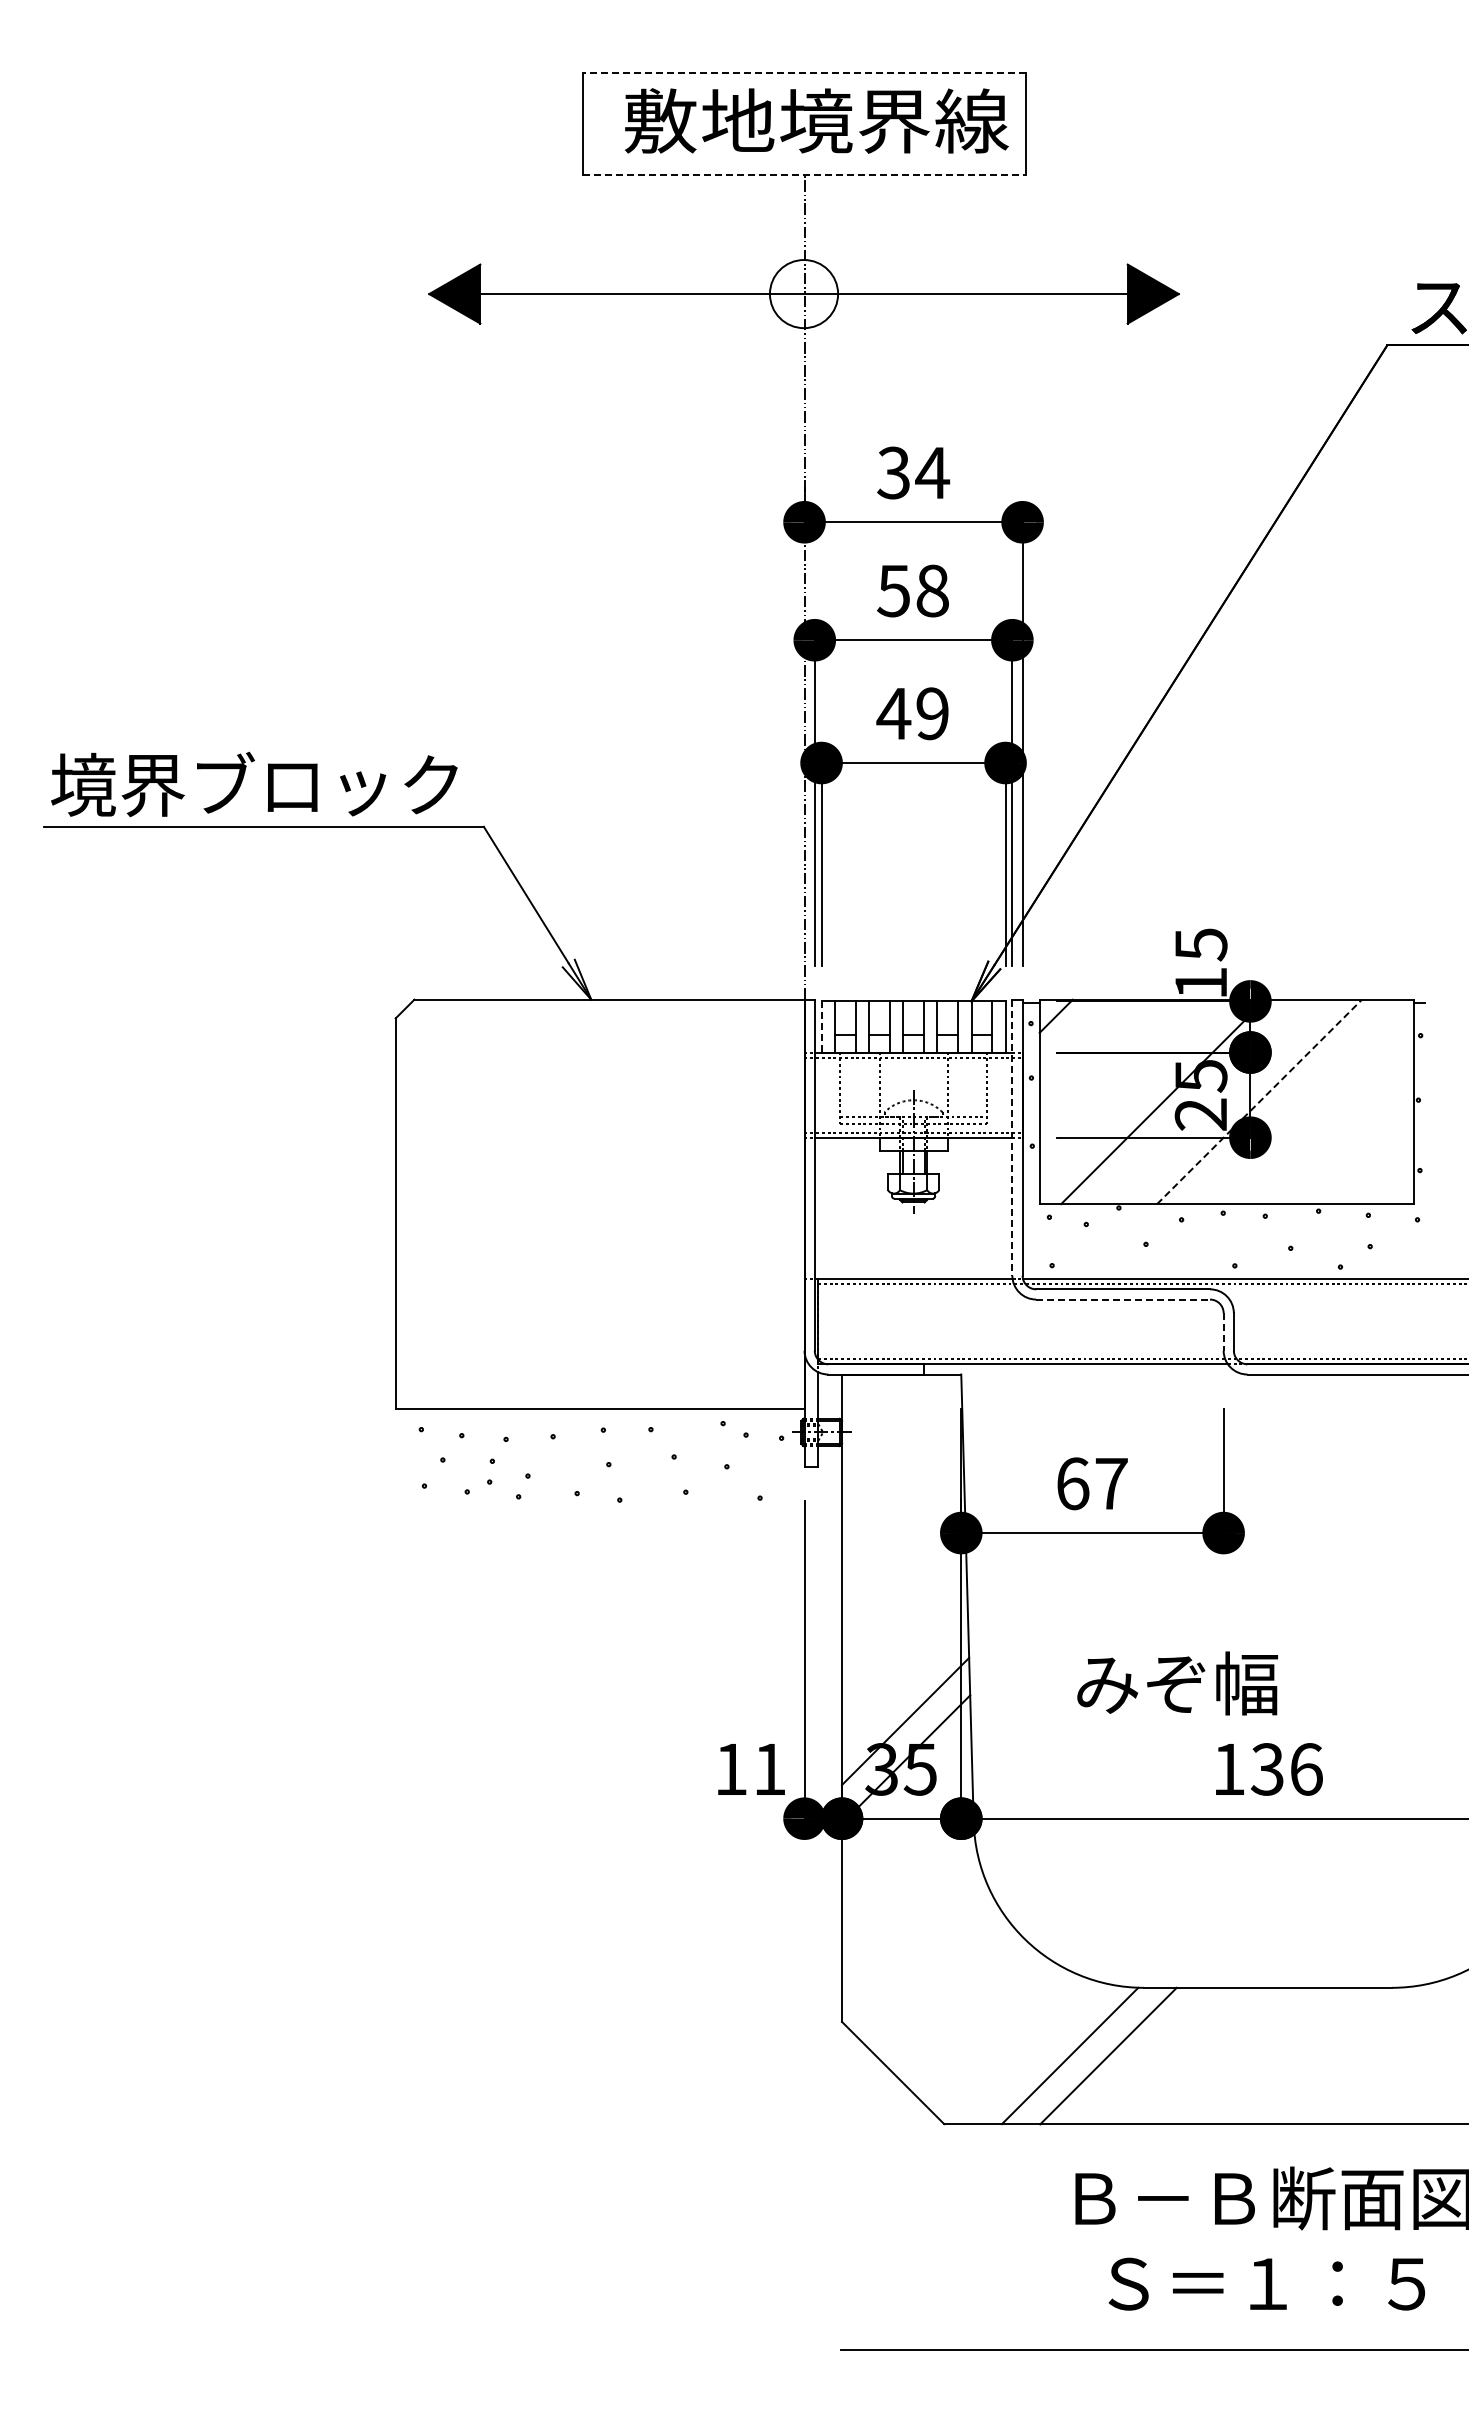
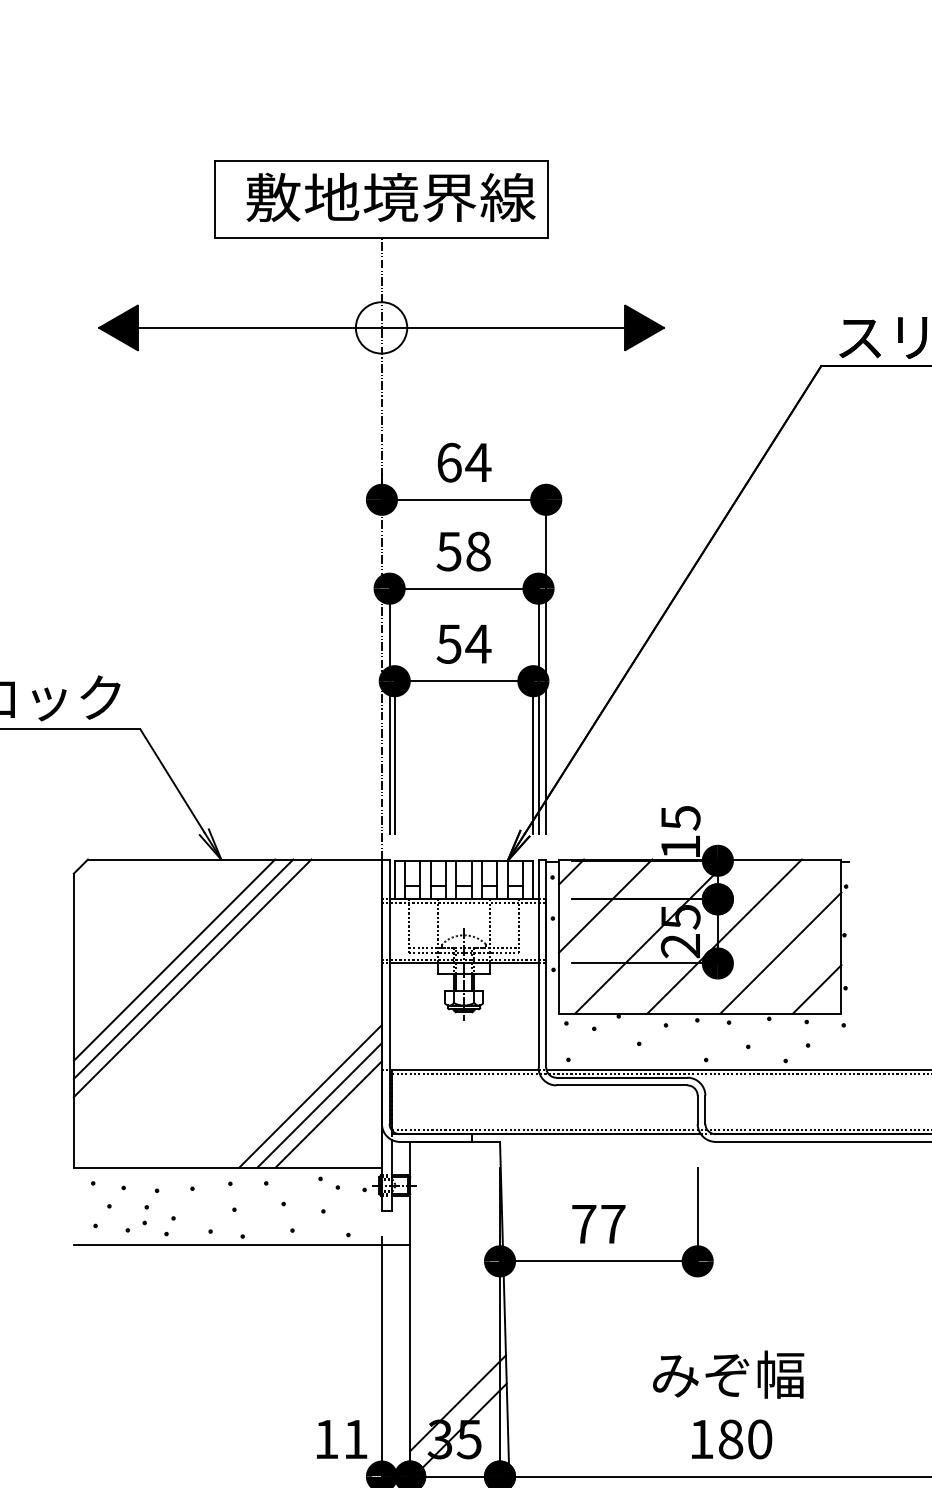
line: (803, 72) -> (381, 160), dashed -> solid
line: (804, 174) -> (381, 237), dashed -> solid
text: (893, 472) -> (448, 462), 34 -> 64
text: (913, 713) -> (464, 643), 49 -> 54
line: (821, 1026) -> (394, 879), dashed -> solid
line: (1101, 1061) -> (605, 906), added
line: (1259, 1101) -> (724, 936), dashed -> solid
line: (1333, 1123) -> (780, 952), added
line: (528, 1132) -> (173, 959), added
line: (1012, 1137) -> (538, 963), dashed -> solid
line: (540, 1144) -> (183, 968), added
line: (553, 1157) -> (192, 978), added
line: (1382, 1171) -> (817, 988), added
line: (1123, 1299) -> (622, 1085), dashed -> solid
line: (709, 1313) -> (310, 1095), added
line: (721, 1325) -> (319, 1104), added
line: (1223, 1331) -> (697, 1109), dashed -> solid
line: (733, 1337) -> (328, 1114), added
text: (1073, 1483) -> (584, 1224), 67 -> 77
line: (618, 1510) -> (241, 1244), added
text: (1177, 1683) -> (728, 1374), moved
text: (1286, 1769) -> (745, 1439), 136 -> 180

